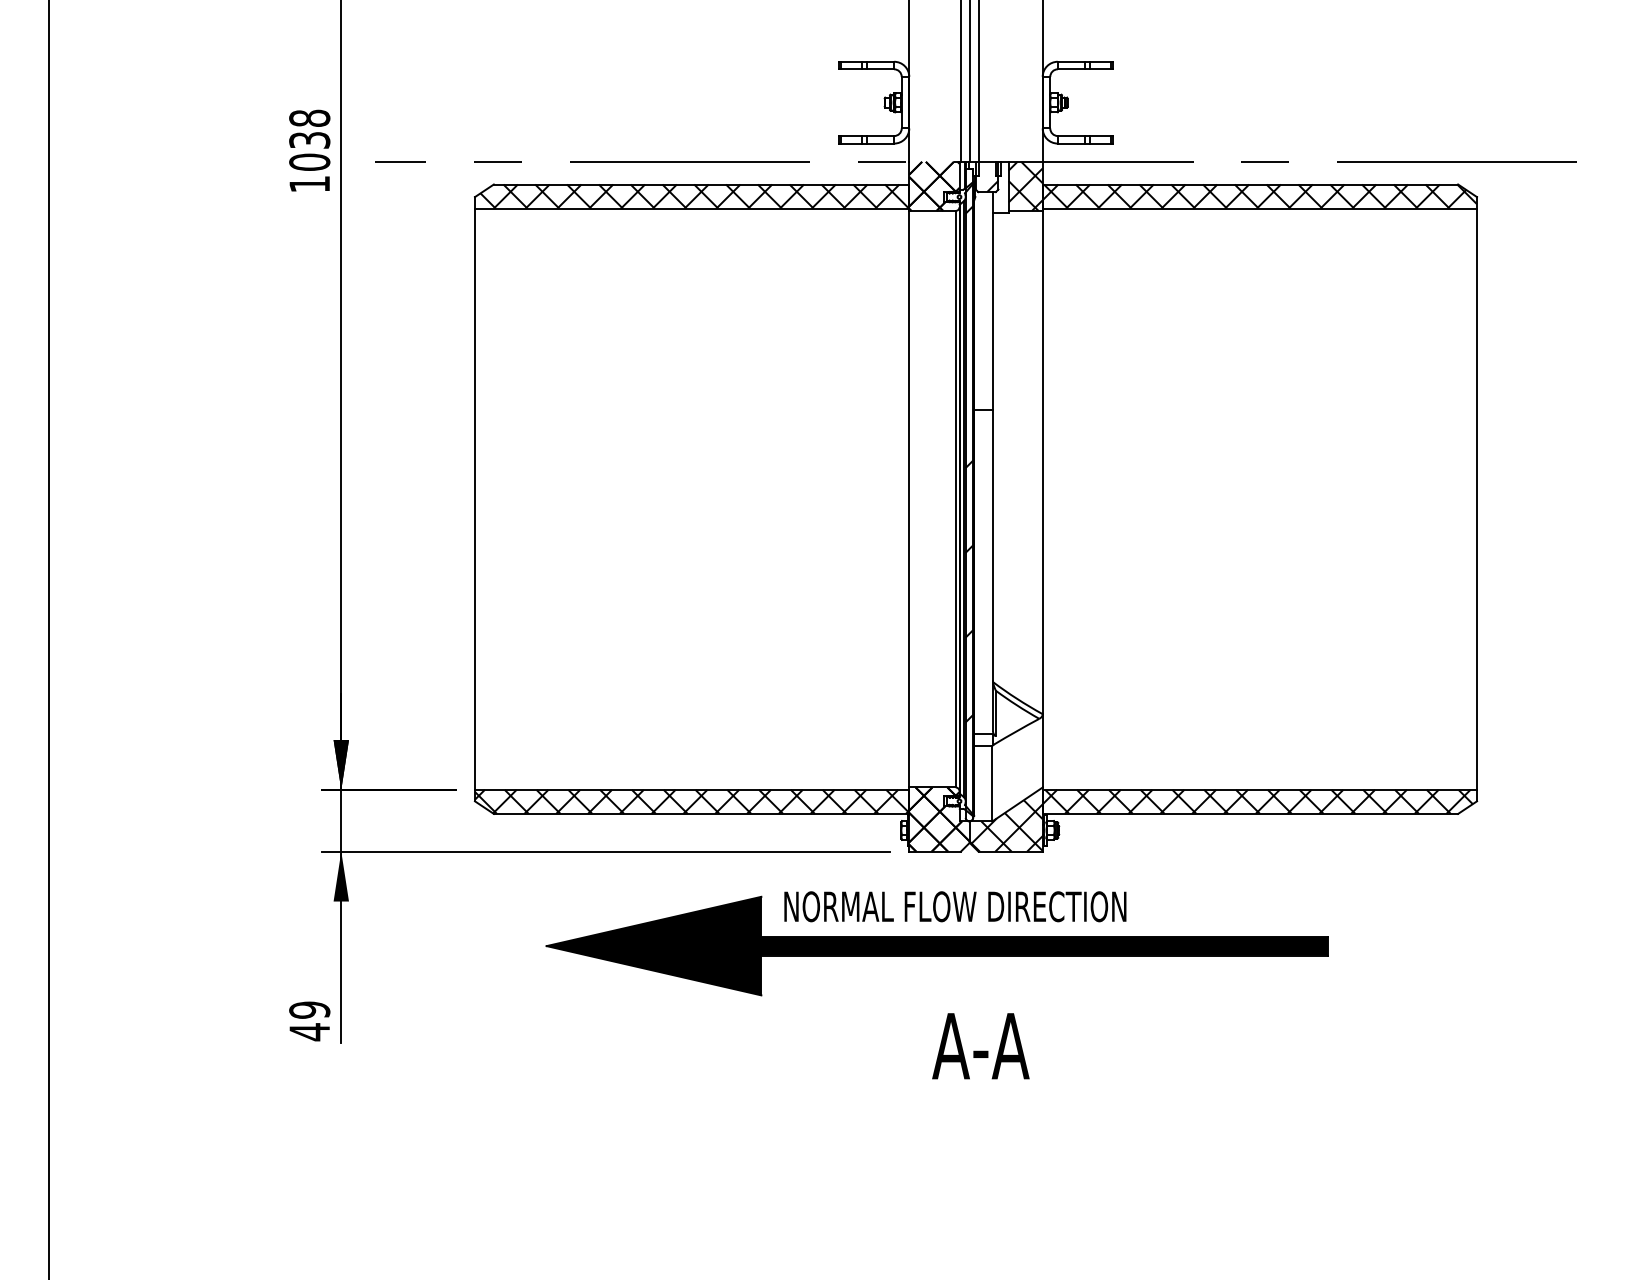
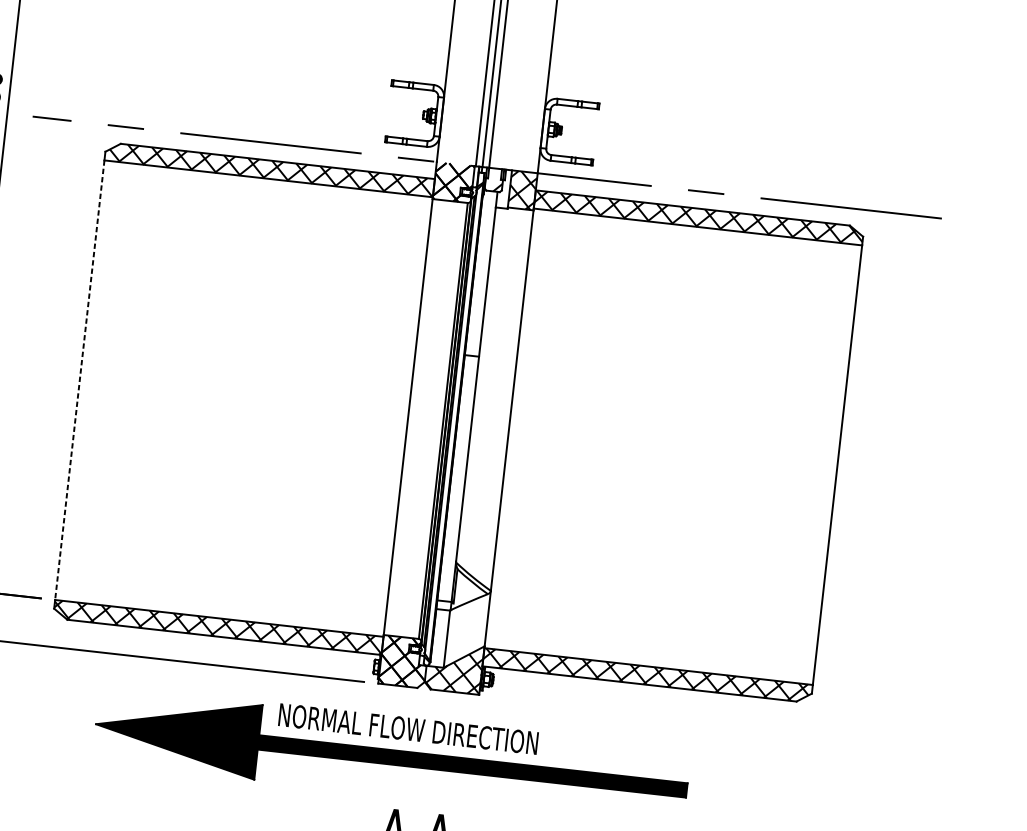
hatch: (969, 464) -> (456, 395), removed
line: (474, 499) -> (79, 380), solid -> dashed

